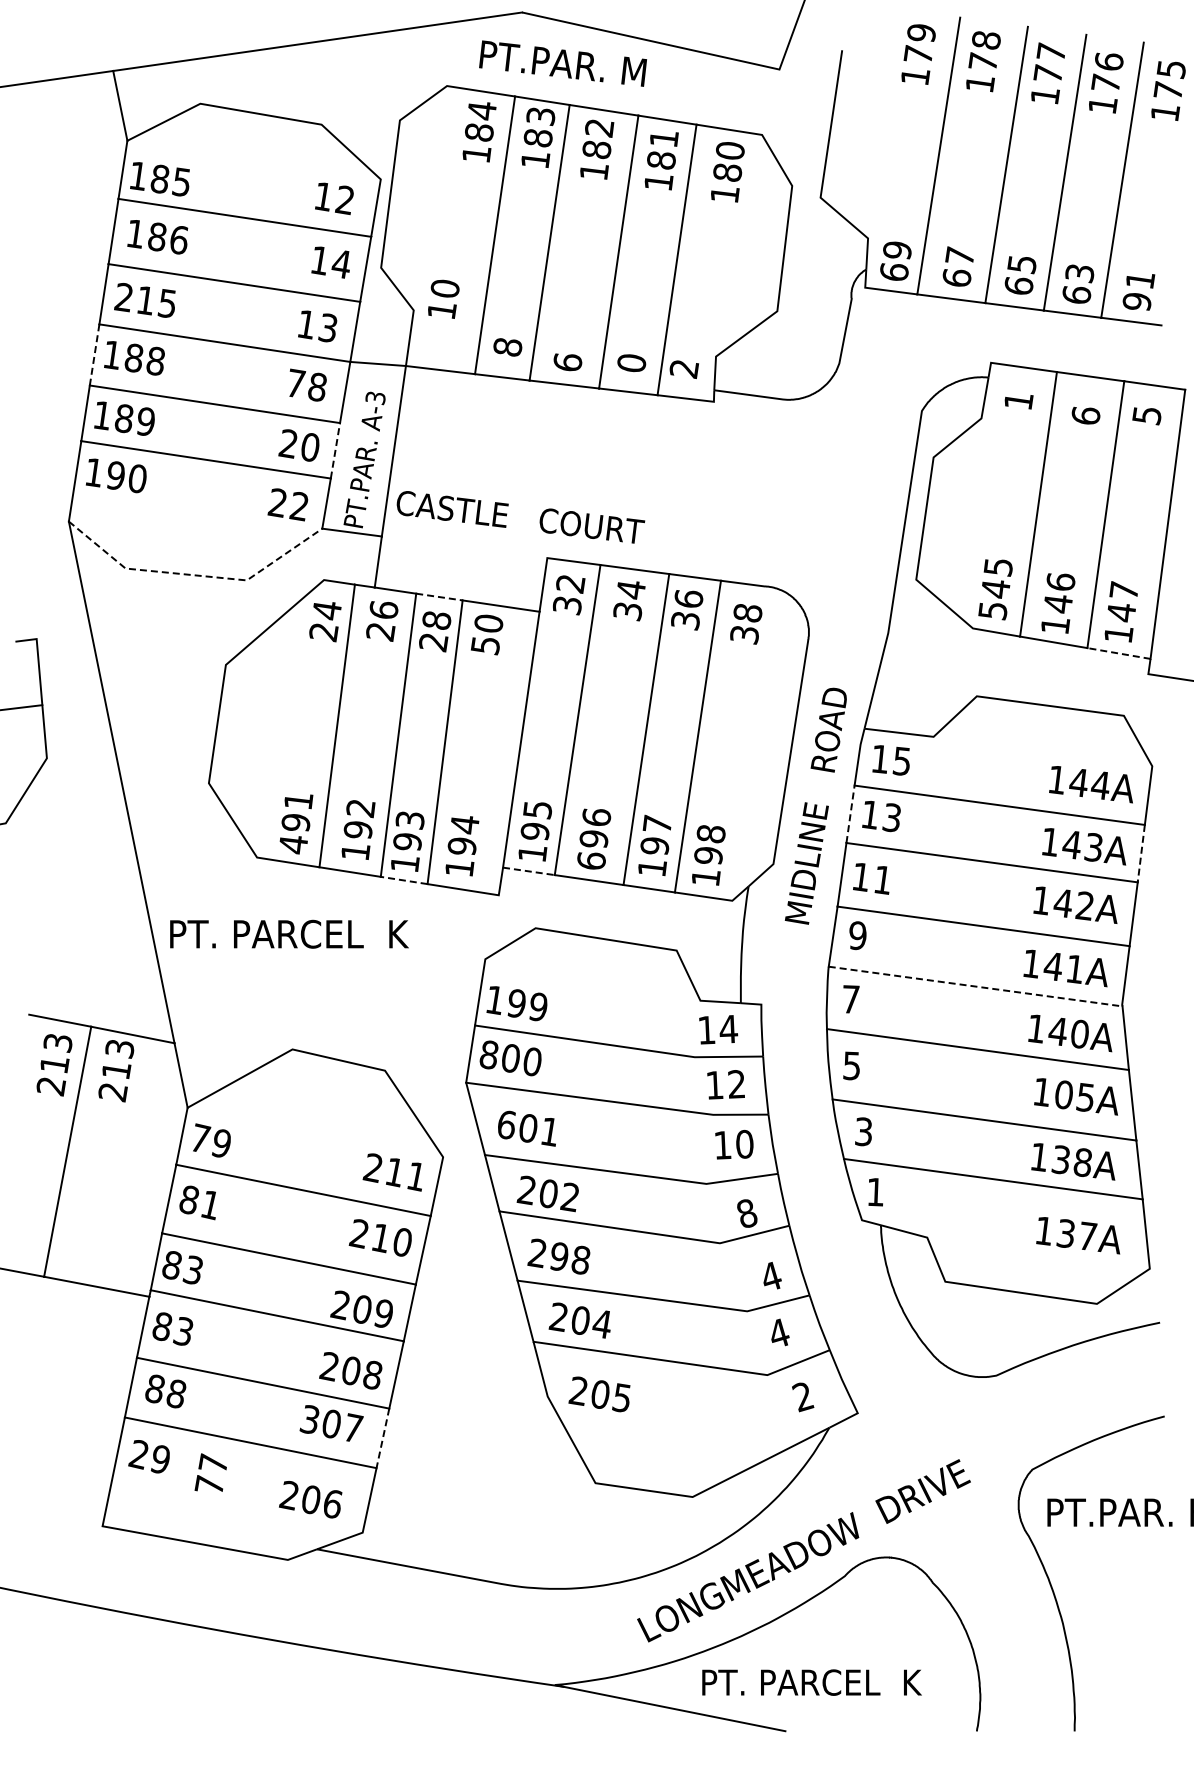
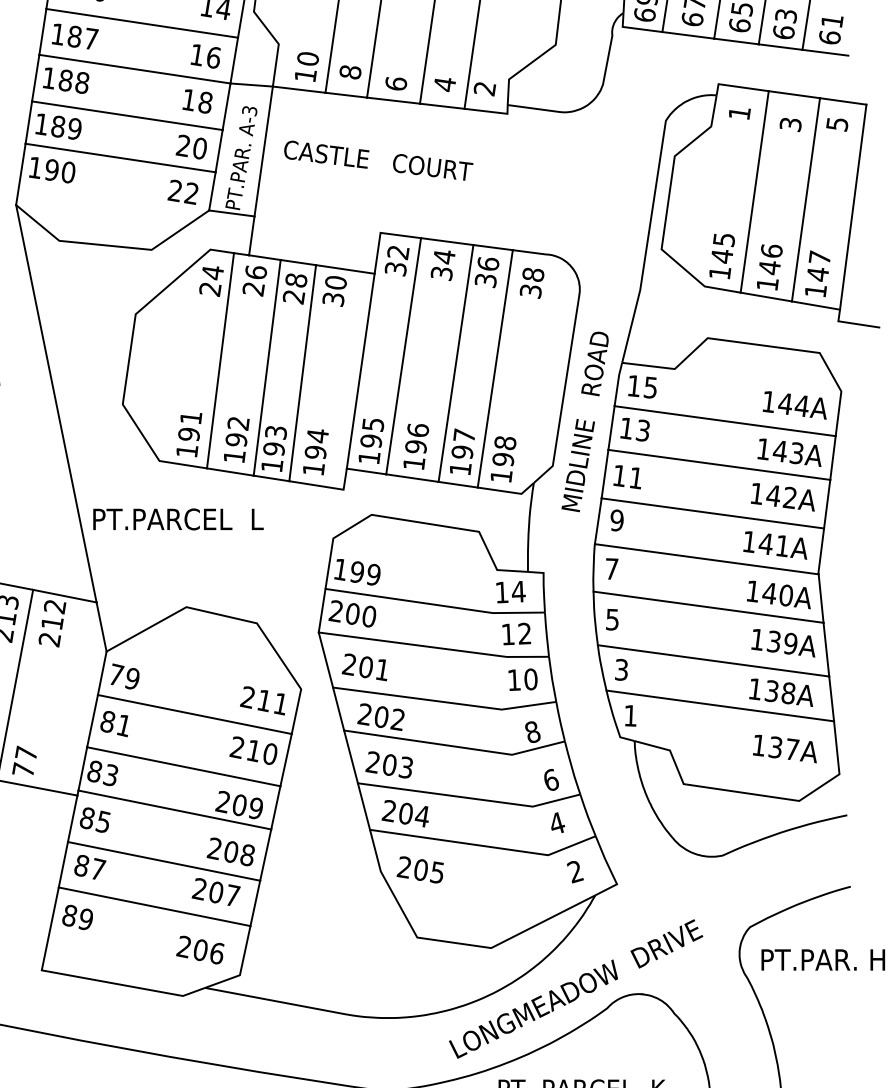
text: (443, 298) -> (306, 66), moved
text: (145, 299) -> (74, 35), 215 -> 187
text: (1136, 301) -> (829, 37), 91 -> 61
text: (327, 327) -> (213, 57), 13 -> 16
line: (94, 354) -> (35, 77), dashed -> solid
text: (631, 363) -> (444, 84), 0 -> 4
text: (296, 383) -> (189, 99), 78 -> 18
text: (1085, 415) -> (790, 124), 6 -> 3
line: (335, 450) -> (219, 150), dashed -> solid
text: (520, 517) -> (378, 160), moved
line: (195, 575) -> (112, 246), dashed -> solid
line: (439, 597) -> (298, 262), dashed -> solid
text: (992, 611) -> (719, 273), 545 -> 145
text: (484, 644) -> (332, 298), 50 -> 30
line: (1118, 653) -> (815, 305), dashed -> solid
line: (850, 814) -> (611, 428), dashed -> solid
text: (293, 845) -> (187, 451), 491 -> 191
line: (1141, 853) -> (833, 457), dashed -> solid
text: (591, 860) -> (414, 463), 696 -> 196
line: (529, 871) -> (366, 471), dashed -> solid
line: (404, 880) -> (271, 478), dashed -> solid
text: (315, 933) -> (203, 518), PT. PARCEL  K -> PT.PARCEL  L
line: (976, 986) -> (707, 559), dashed -> solid
text: (119, 1049) -> (54, 607), 213 -> 212
text: (488, 1054) -> (335, 611), 800 -> 200
text: (1074, 1095) -> (782, 642), 105A -> 139A
text: (505, 1124) -> (348, 664), 601 -> 201
text: (570, 1258) -> (398, 766), 298 -> 203
text: (771, 1275) -> (551, 779), 4 -> 6
text: (183, 1330) -> (103, 821), 83 -> 85
text: (176, 1393) -> (98, 869), 88 -> 87
text: (309, 1419) -> (199, 889), 307 -> 207
line: (382, 1438) -> (255, 903), dashed -> solid
text: (138, 1454) -> (69, 915), 29 -> 89
text: (210, 1472) -> (24, 760), moved

